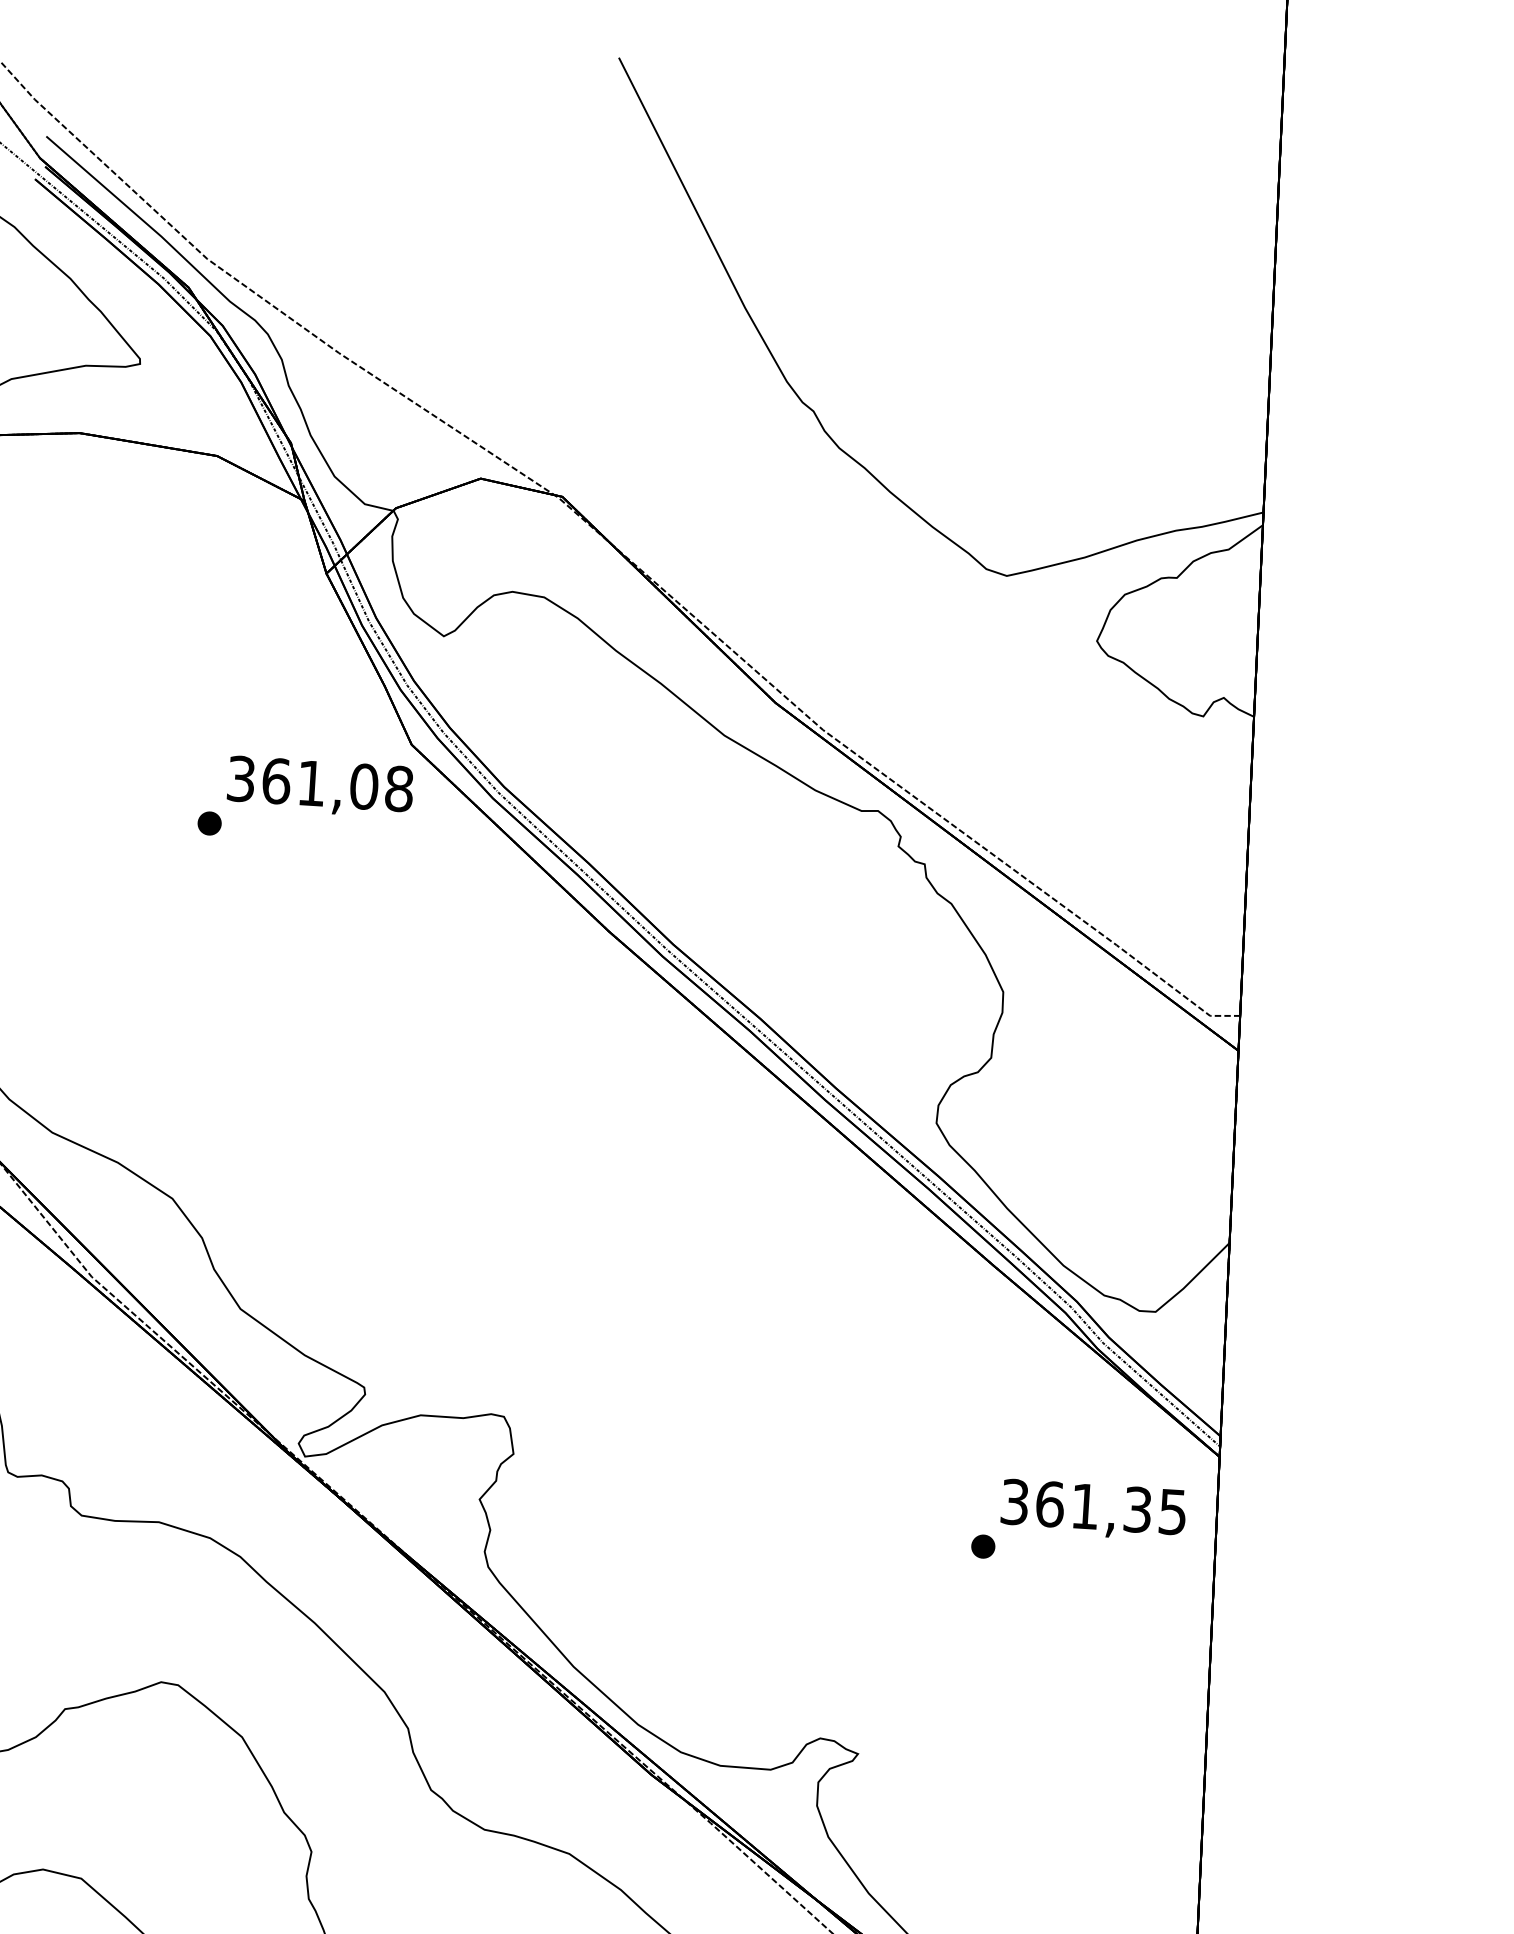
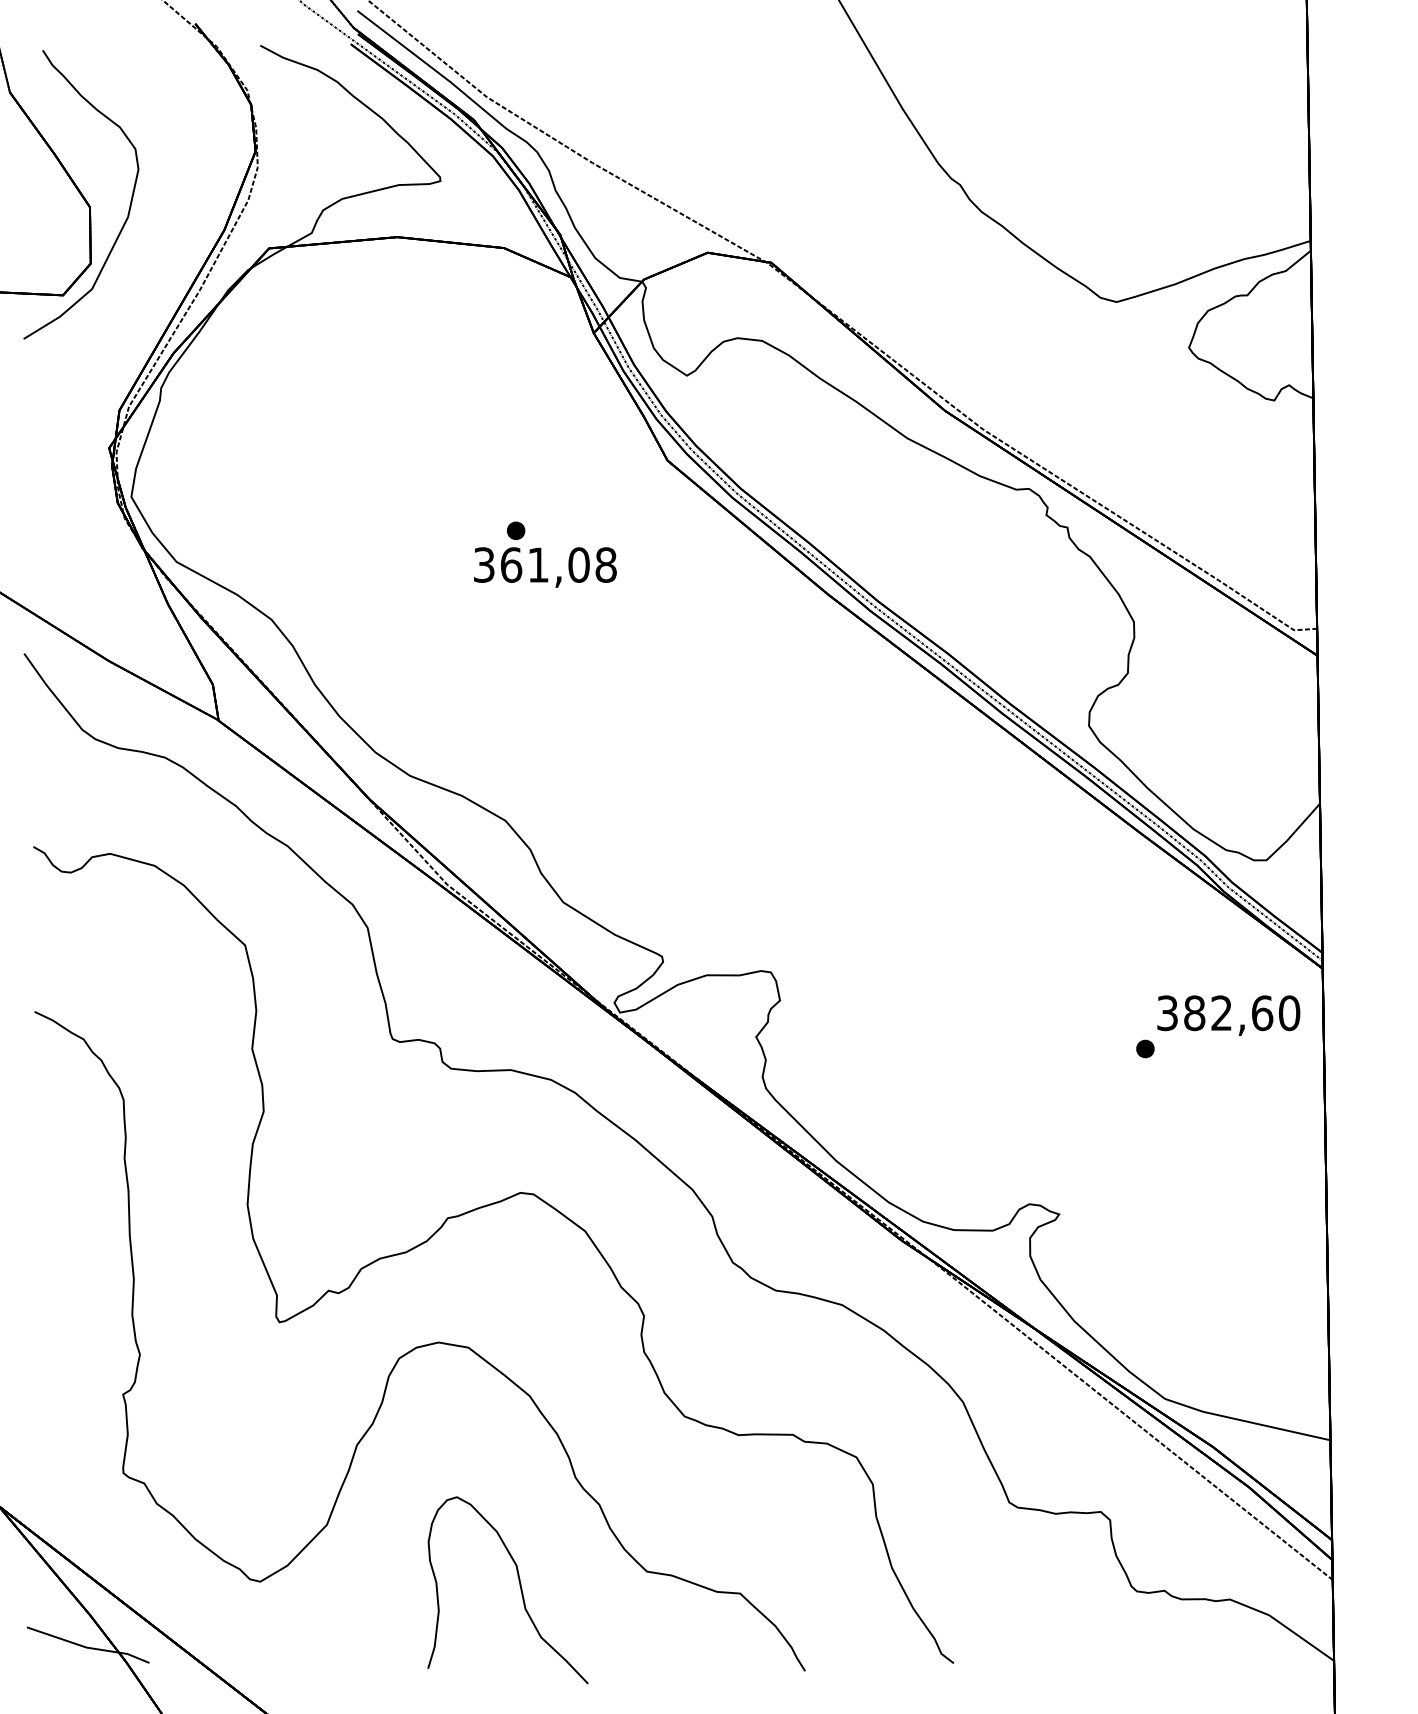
text: (320, 787) -> (545, 567), moved
text: (1112, 1508) -> (1242, 1013), 361,35 -> 382,60

